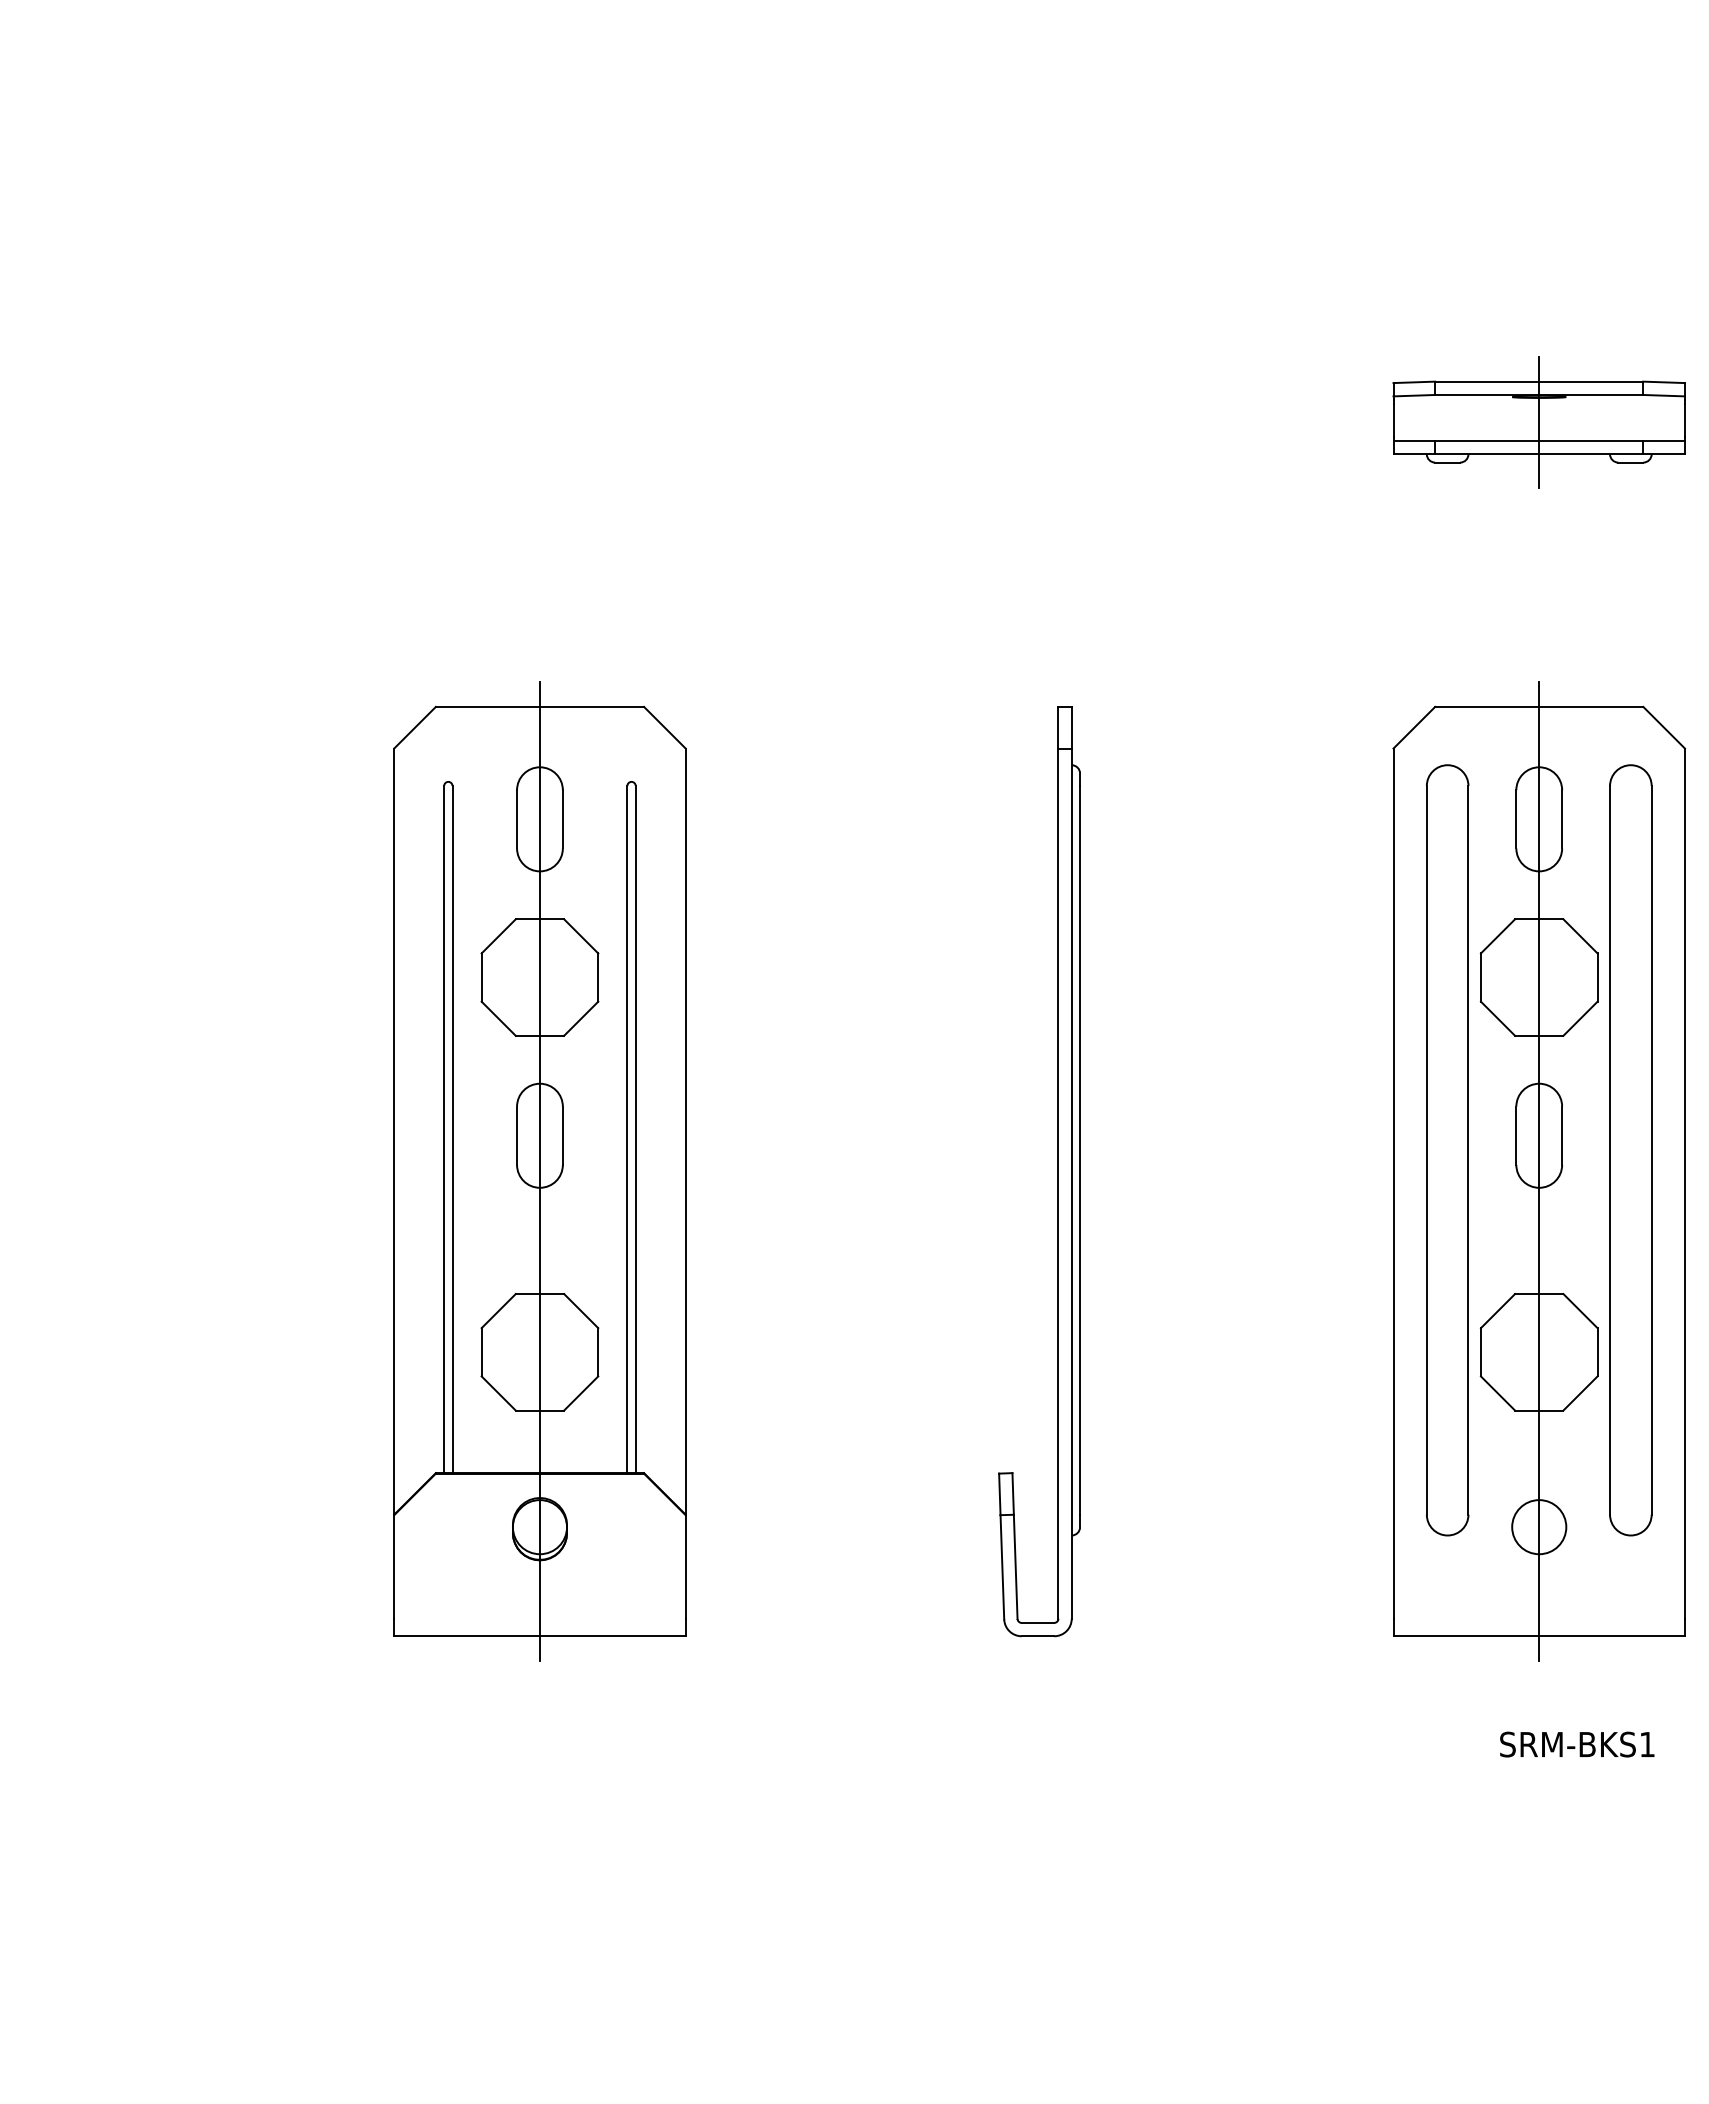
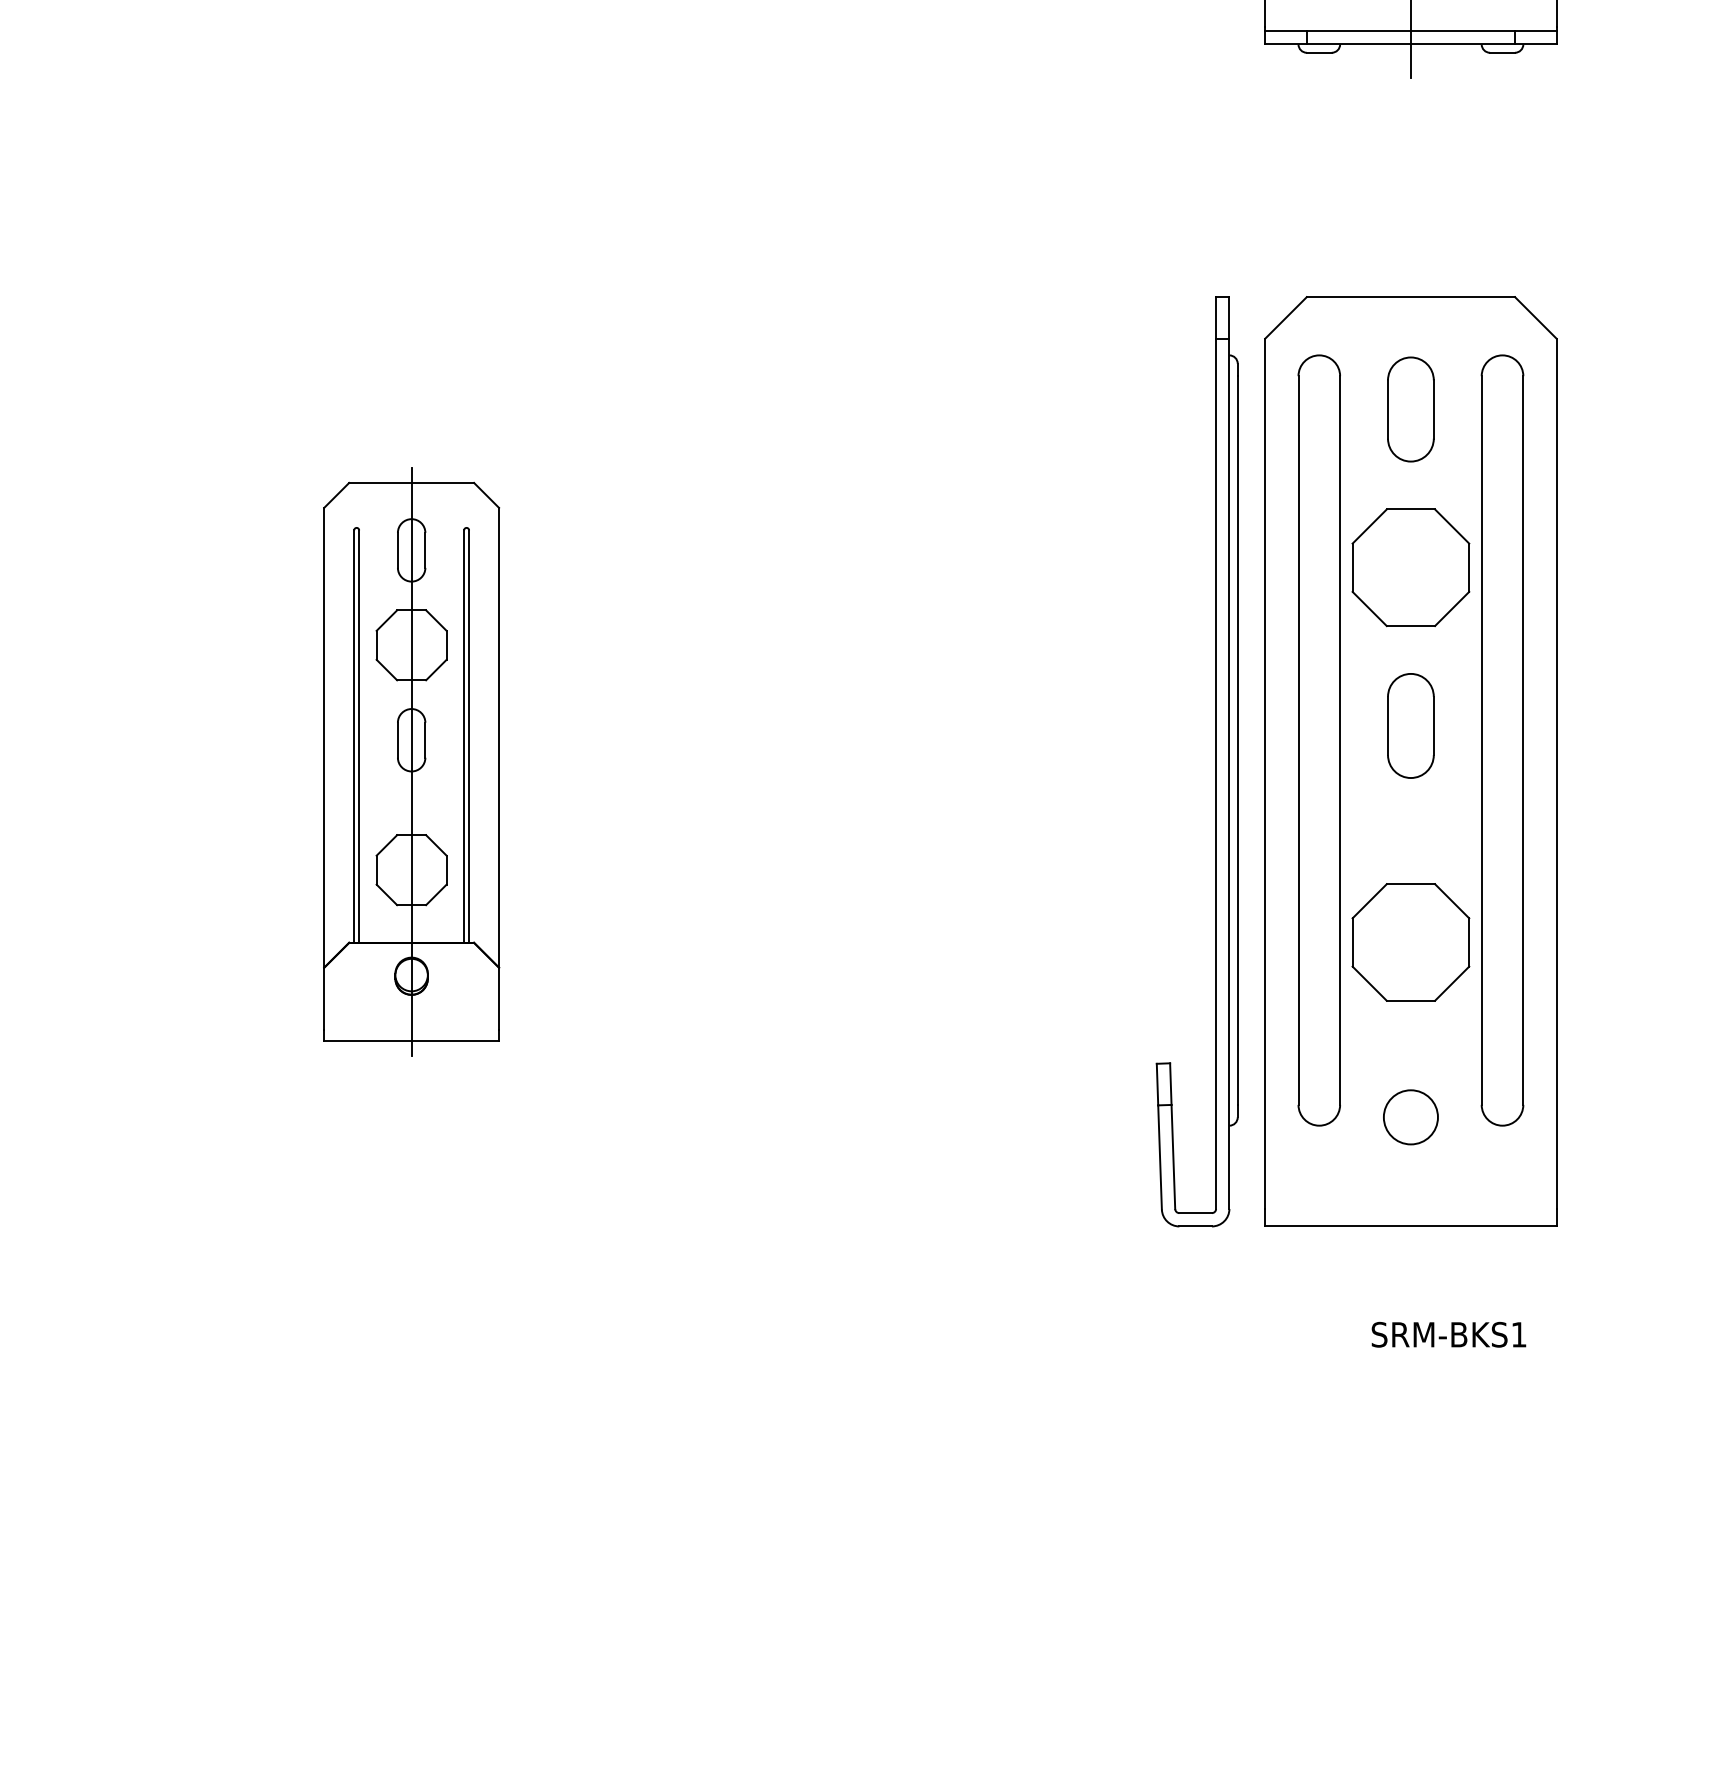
part: (539, 1171) -> (411, 761), size x0.6
part: (1057, 1171) -> (1215, 761), moved
line: (1539, 1171) -> (1411, 761), removed

